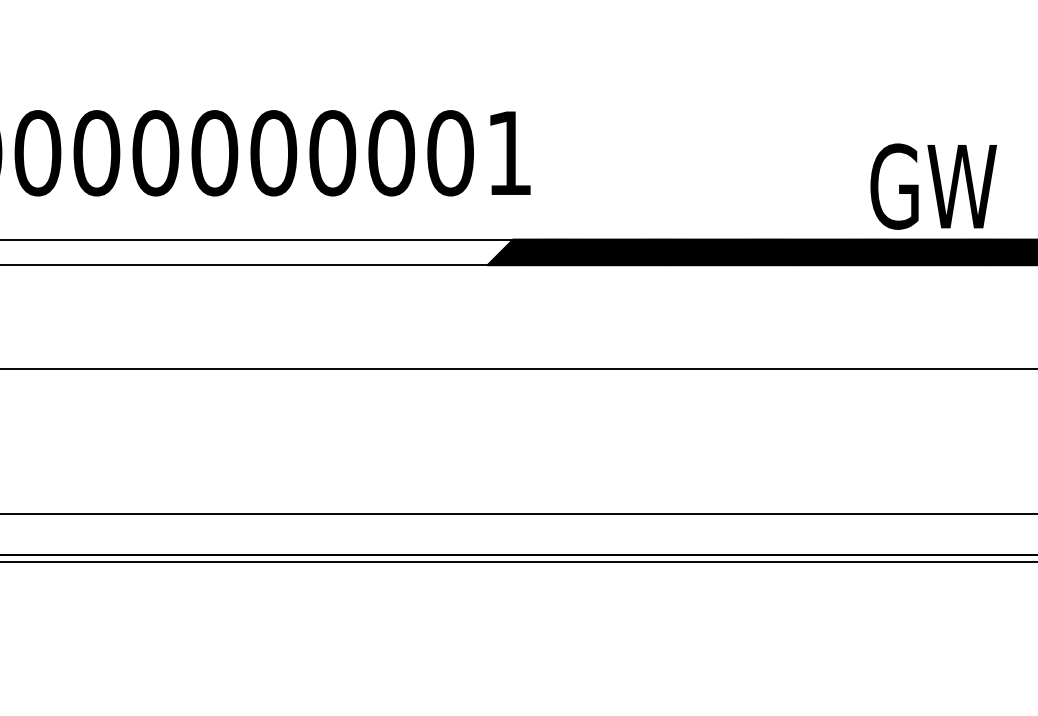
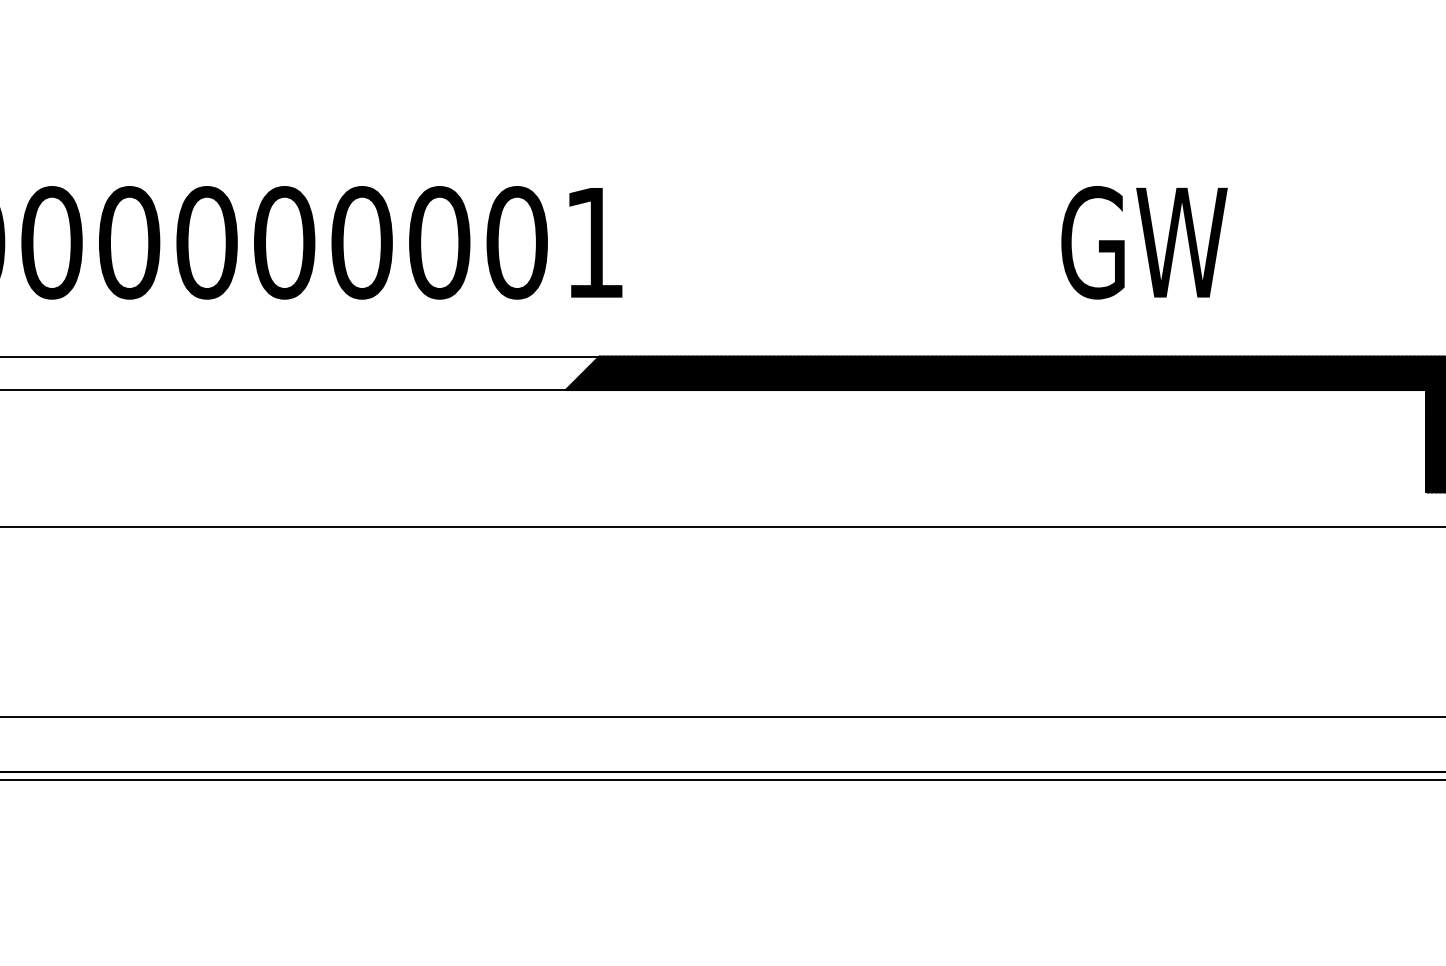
text: (933, 186) -> (1144, 242), moved

